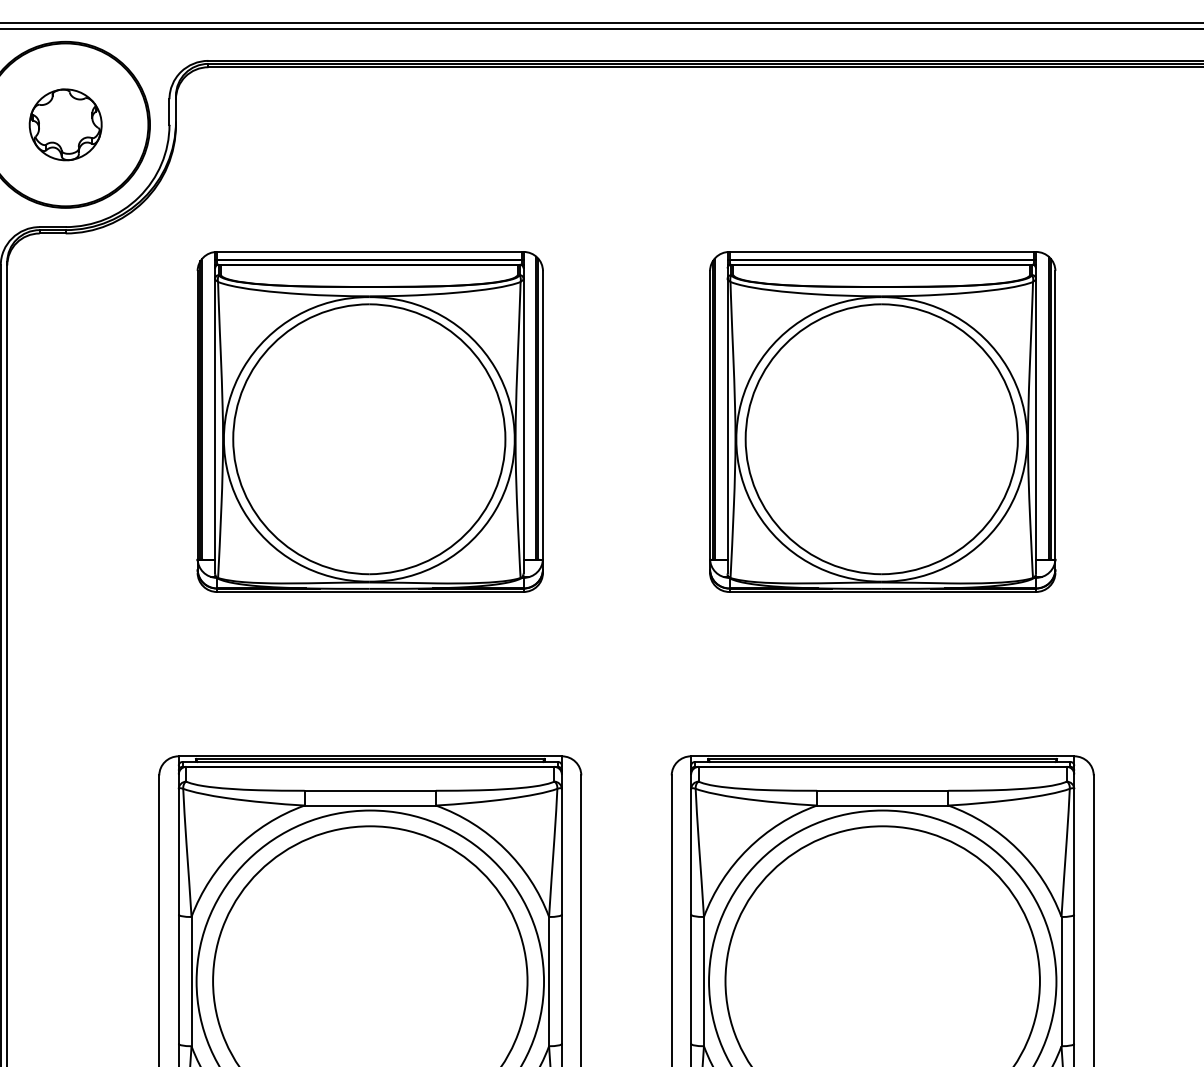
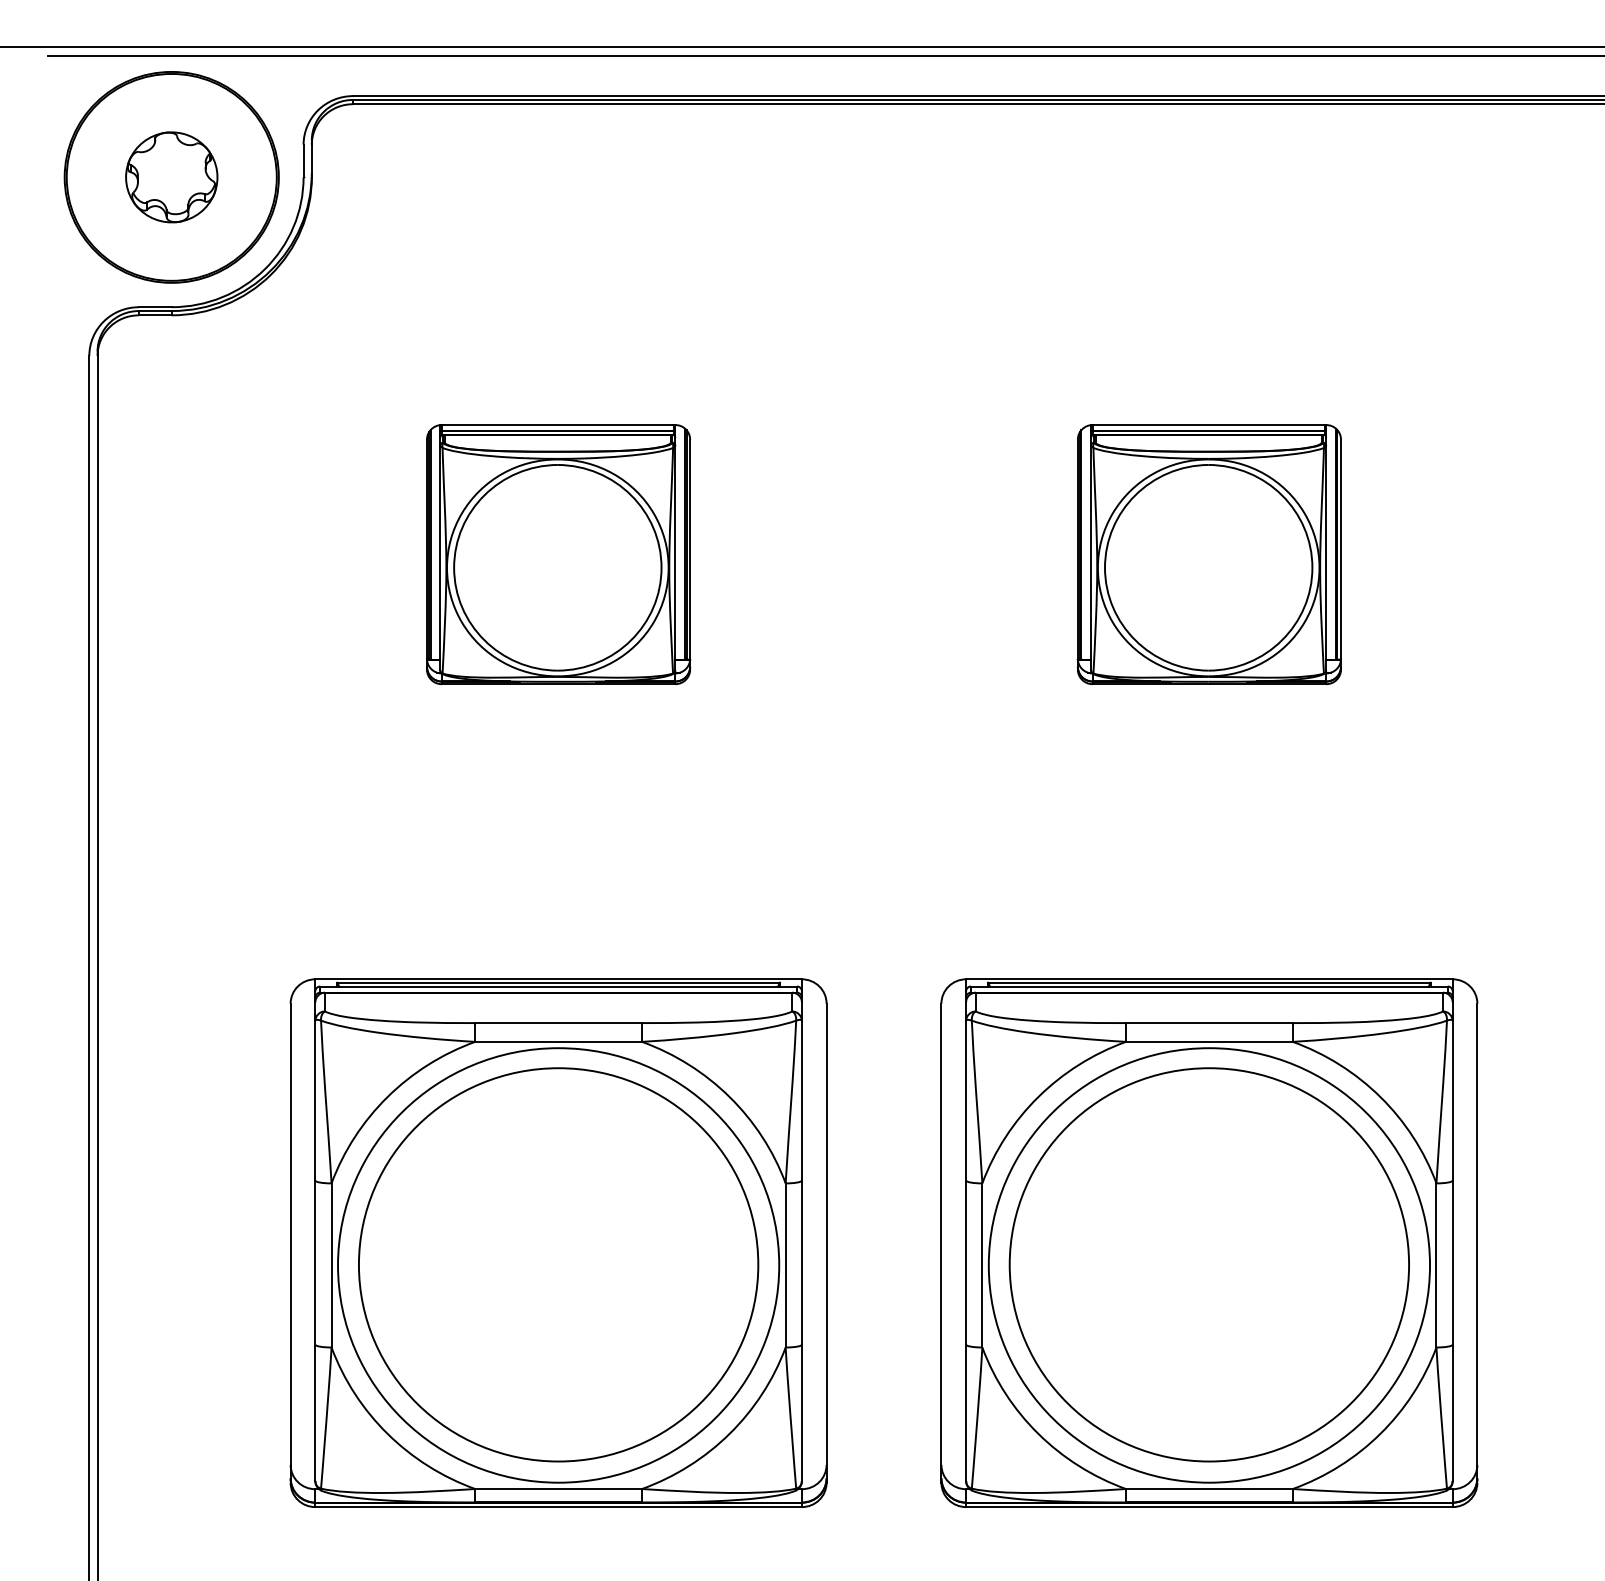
part: (370, 421) -> (558, 554), size x0.6
part: (882, 421) -> (1209, 554), size x0.6

